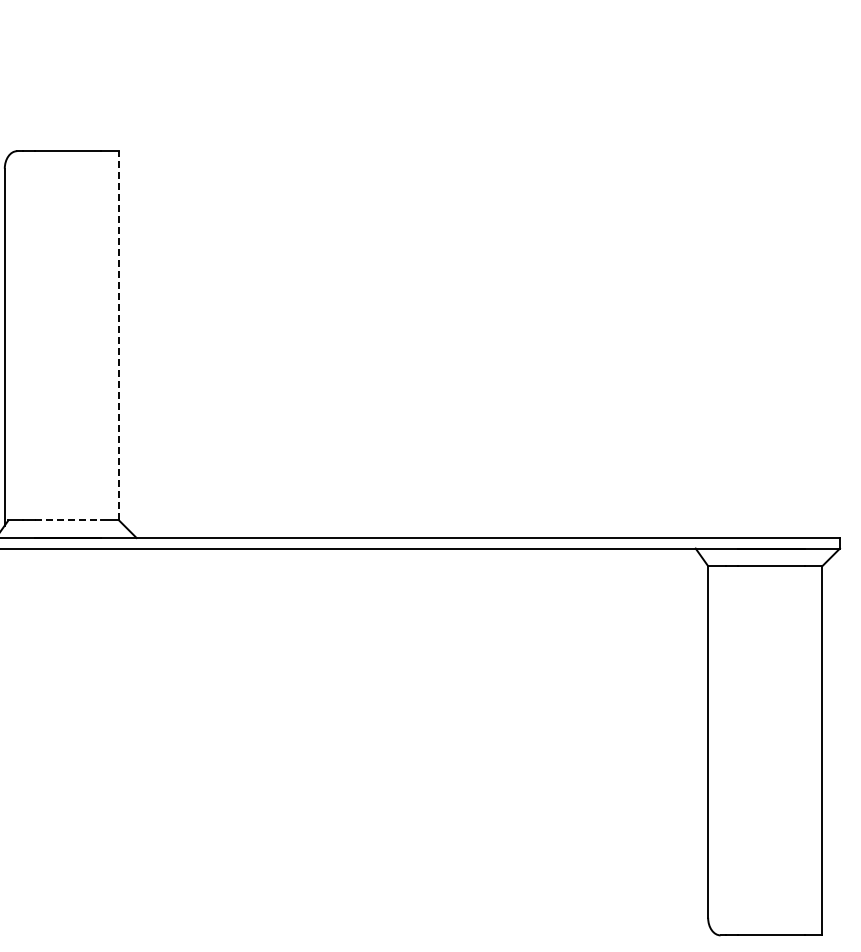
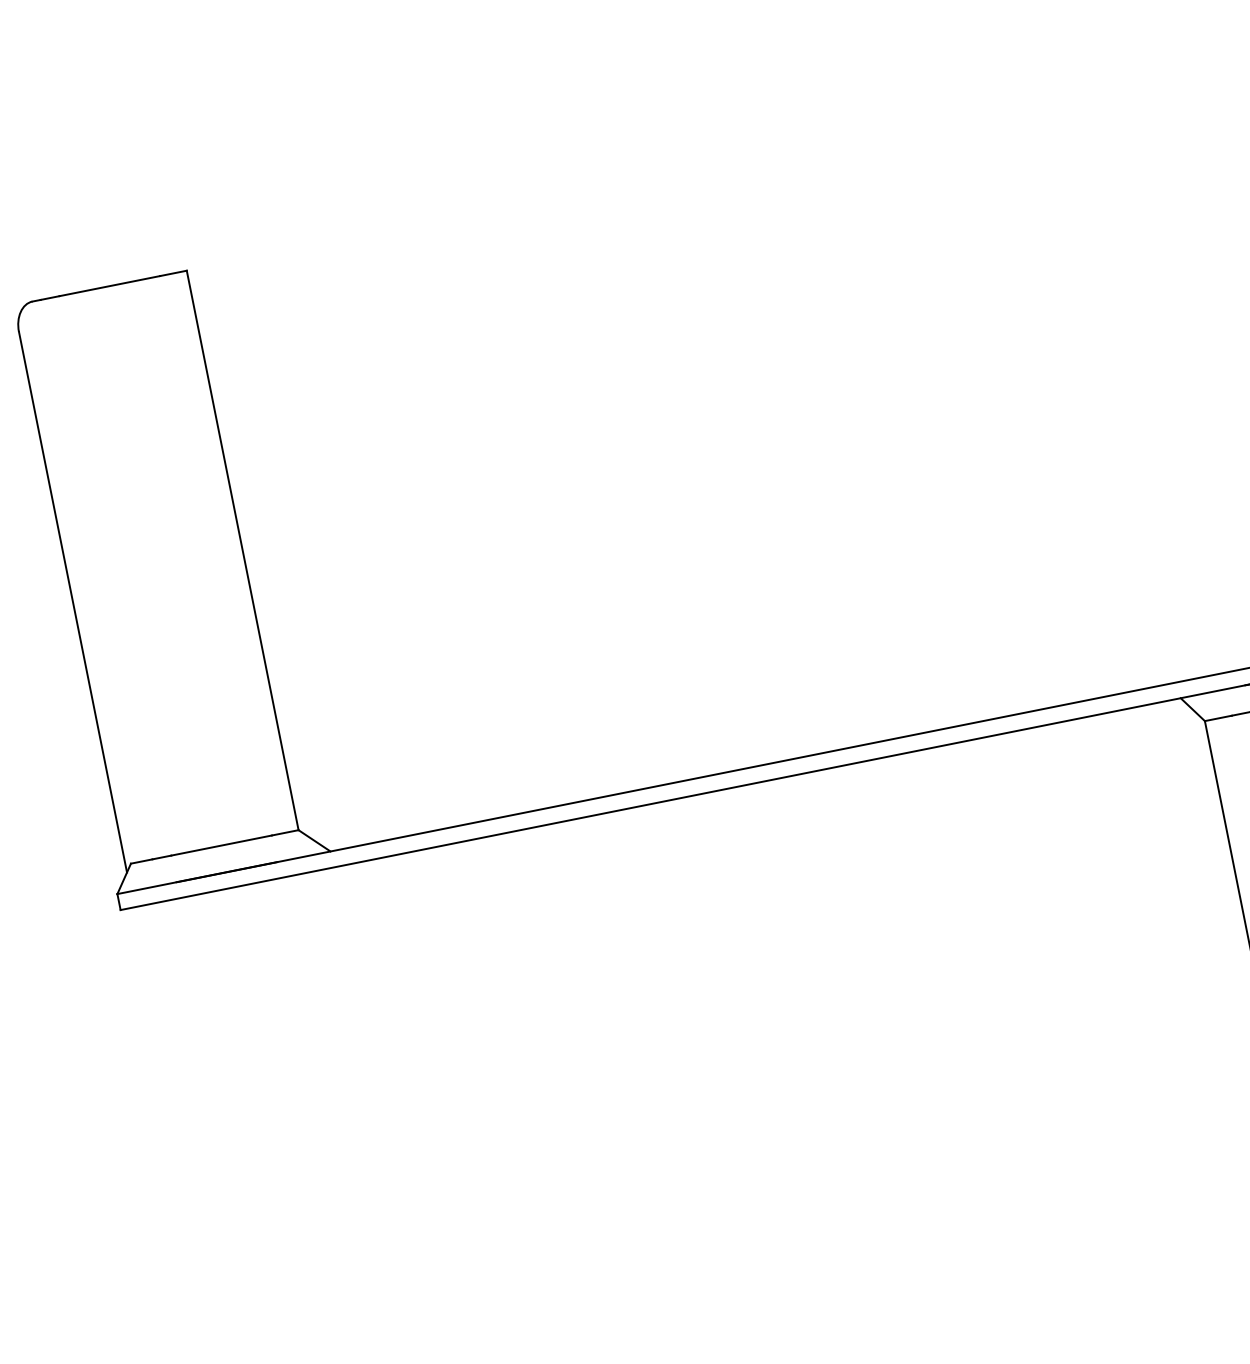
line: (119, 335) -> (243, 549), dashed -> solid
line: (68, 520) -> (221, 845), dashed -> solid

